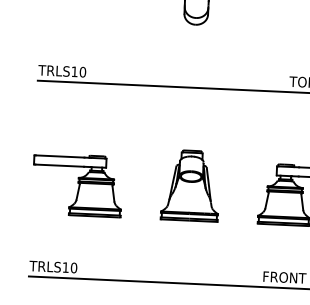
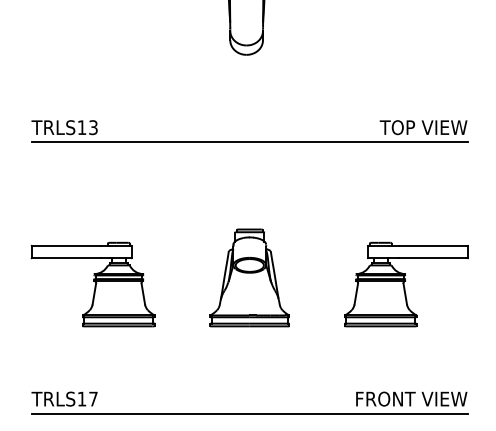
text: (82, 72) -> (93, 127), TRLS10 -> TRLS13
text: (74, 267) -> (93, 398), TRLS10 -> TRLS17

